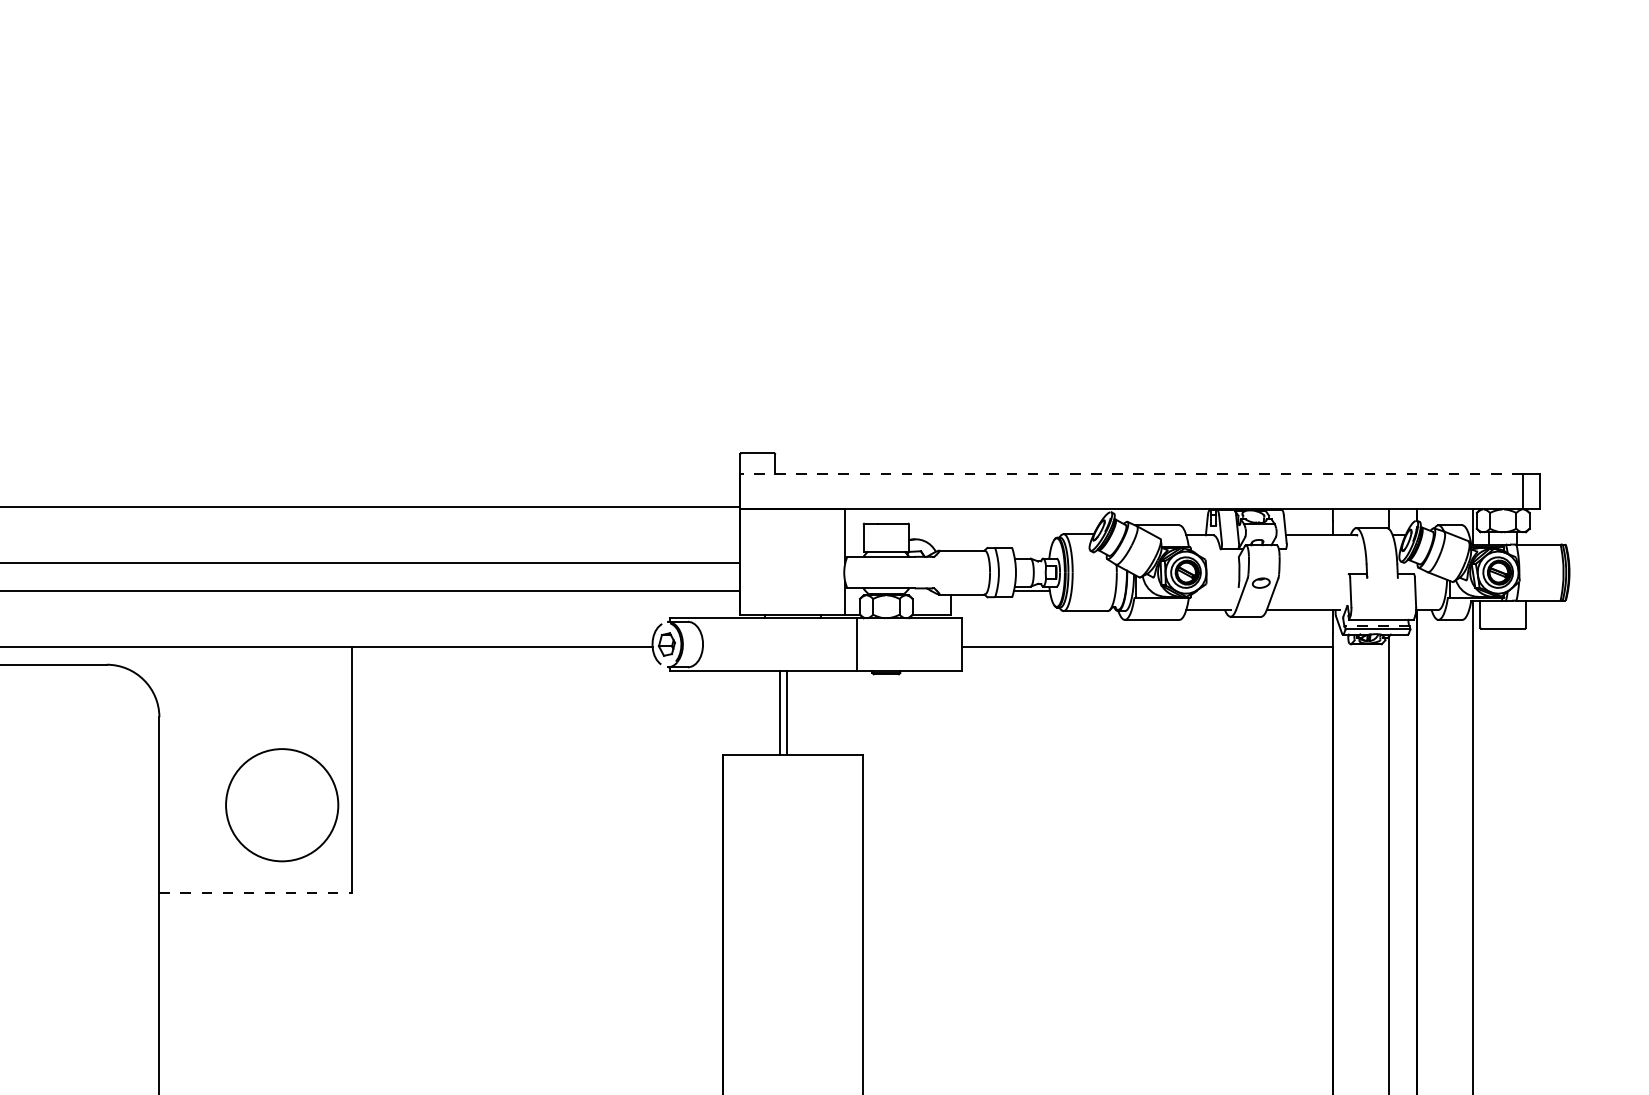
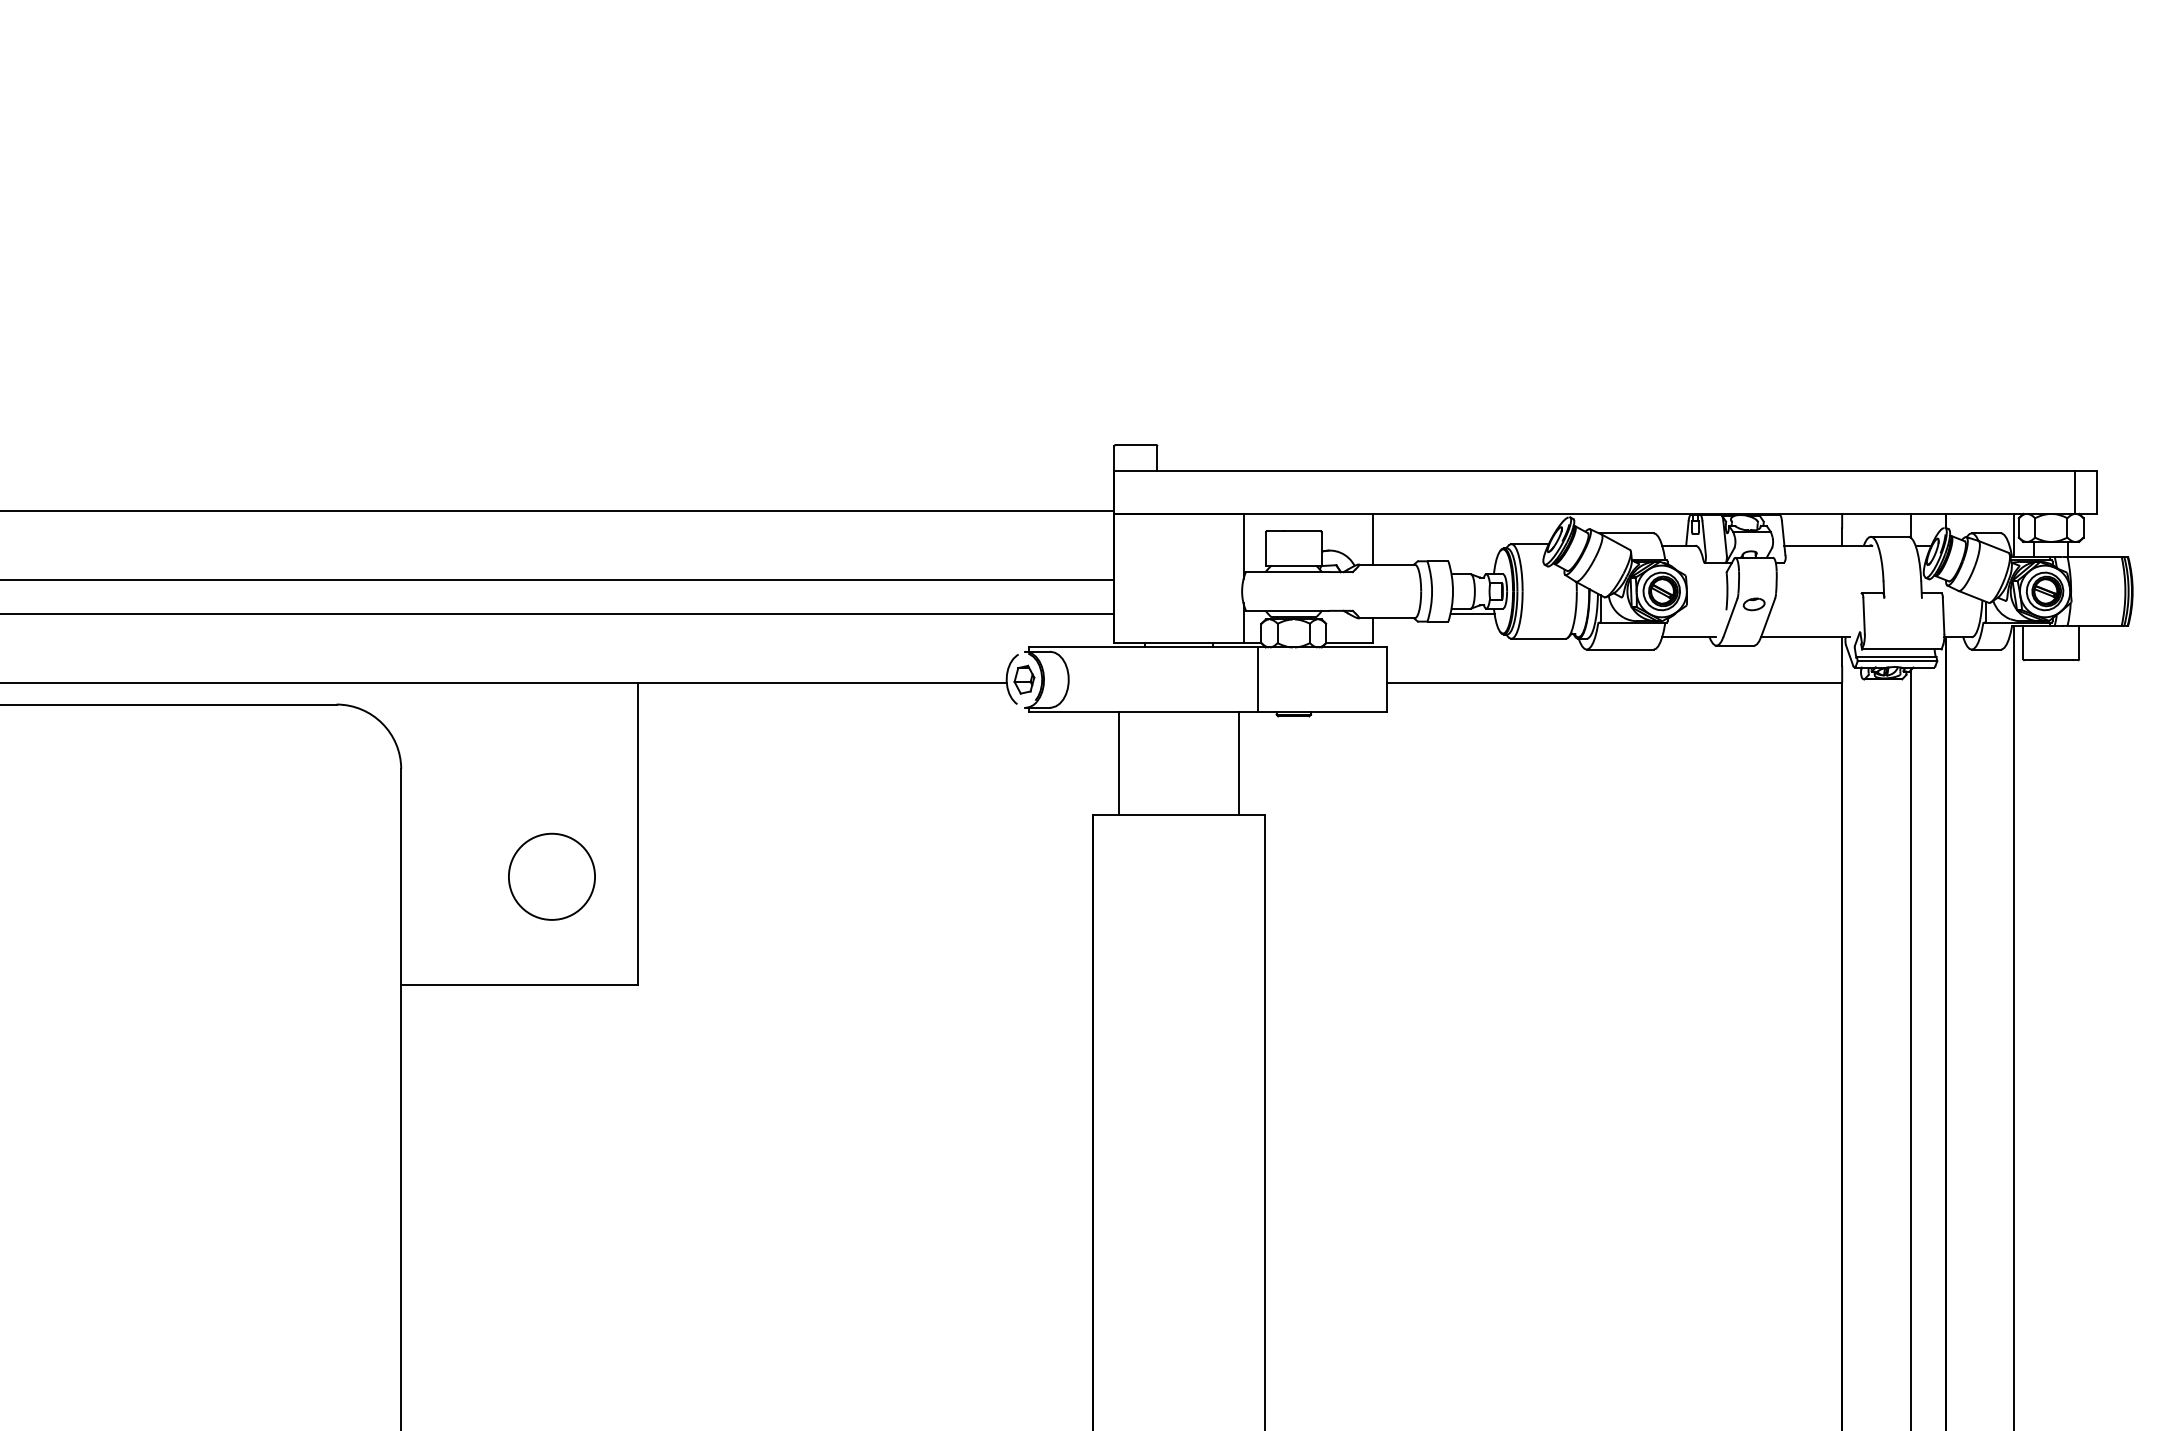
line: (1131, 474) -> (1594, 470), dashed -> solid
line: (950, 529) -> (1372, 538), added
line: (1377, 625) -> (1896, 656), dashed -> solid
line: (779, 712) -> (1118, 763), moved
line: (787, 712) -> (1239, 763), moved
circle: (281, 804) -> (551, 876), size x0.62
line: (256, 892) -> (520, 984), dashed -> solid

